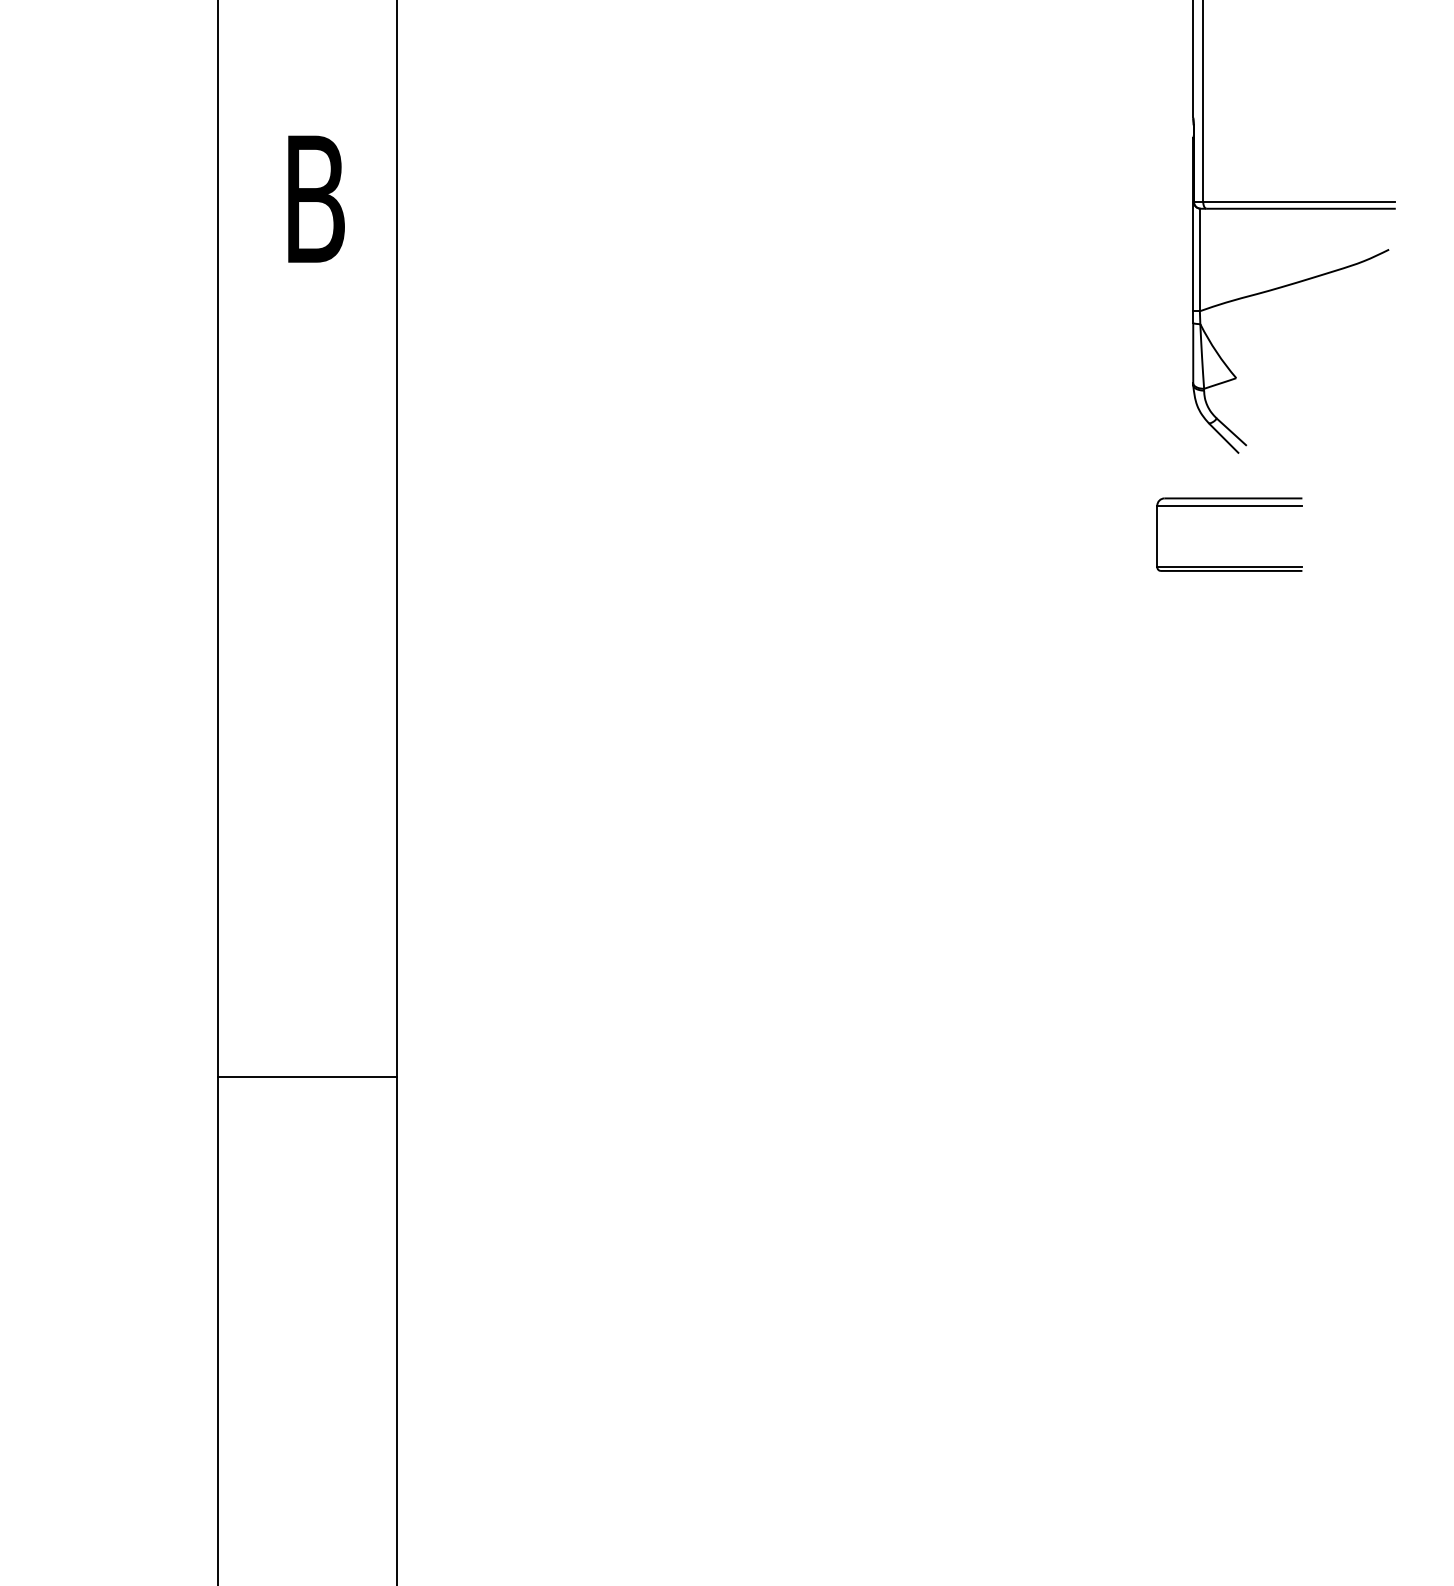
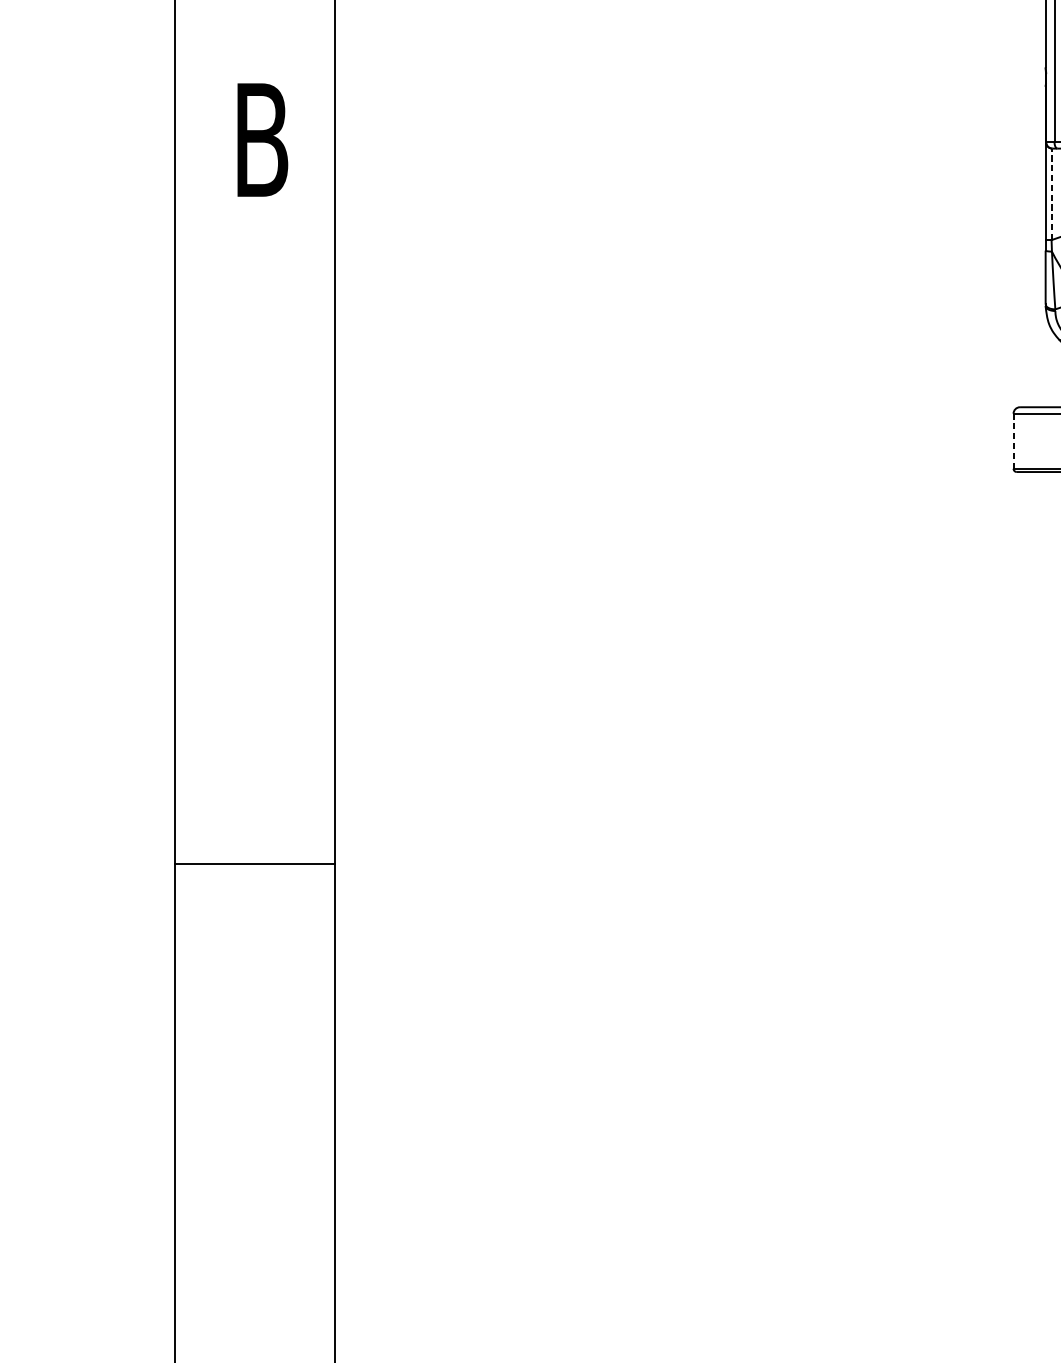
line: (1199, 259) -> (1051, 193), solid -> dashed
line: (1157, 536) -> (1013, 441), solid -> dashed
line: (307, 1076) -> (254, 863), moved

